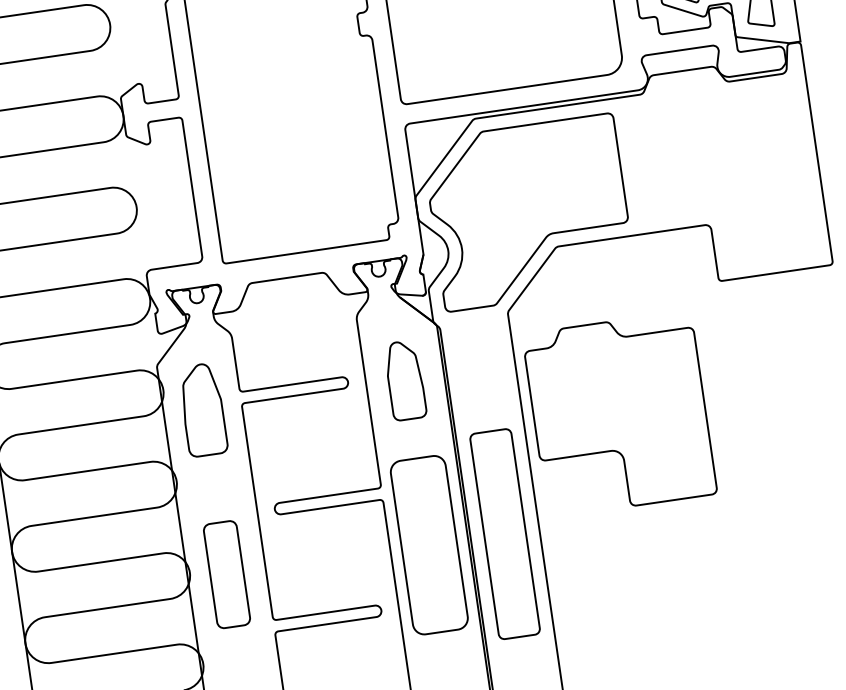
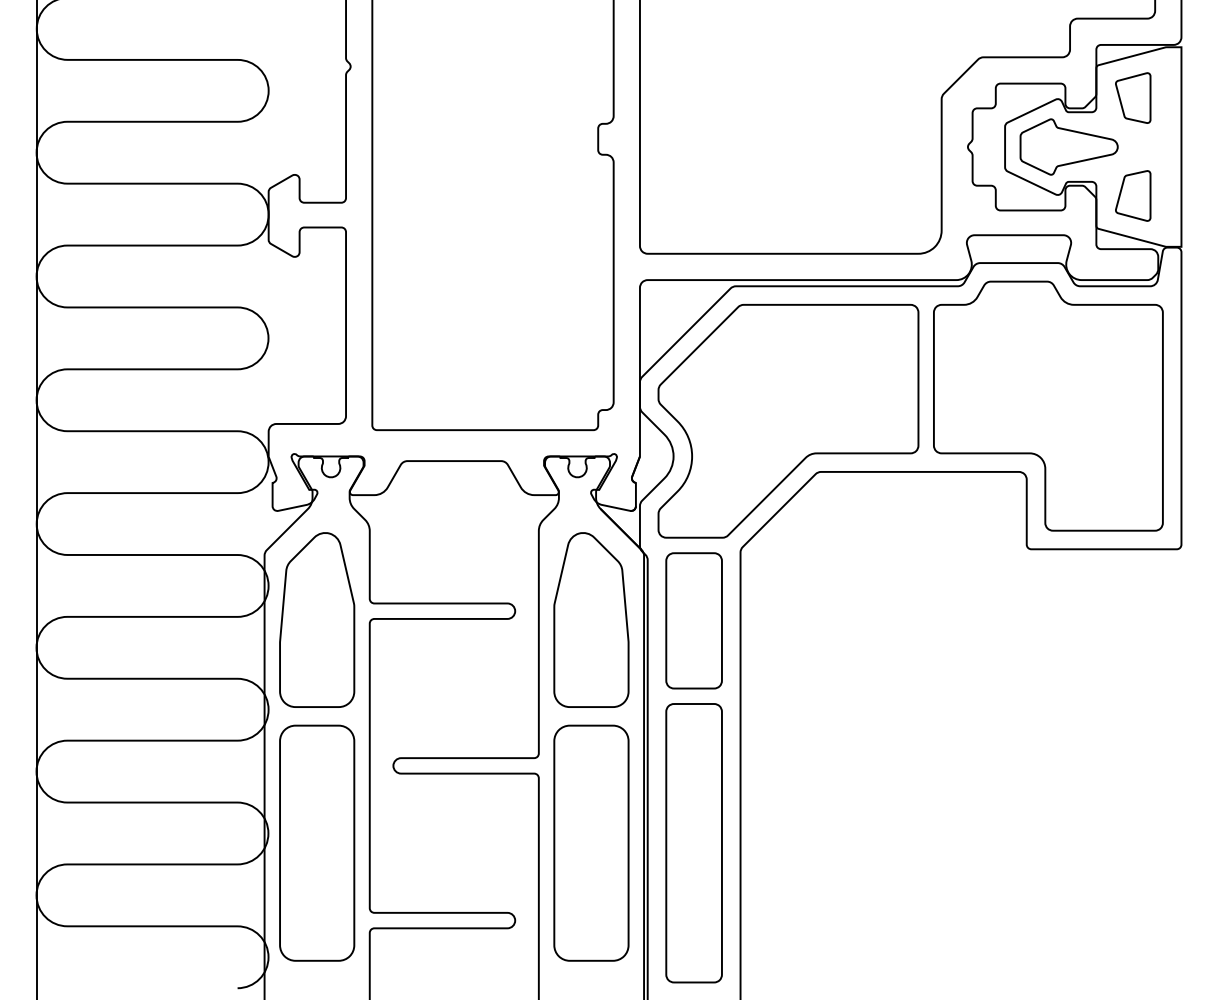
part: (480, 369) -> (693, 620), added
part: (405, 380) -> (591, 619), size x1.67
part: (203, 409) -> (317, 619), size x1.43
part: (619, 413) -> (1048, 405), moved
part: (227, 574) -> (317, 842), size x1.67

